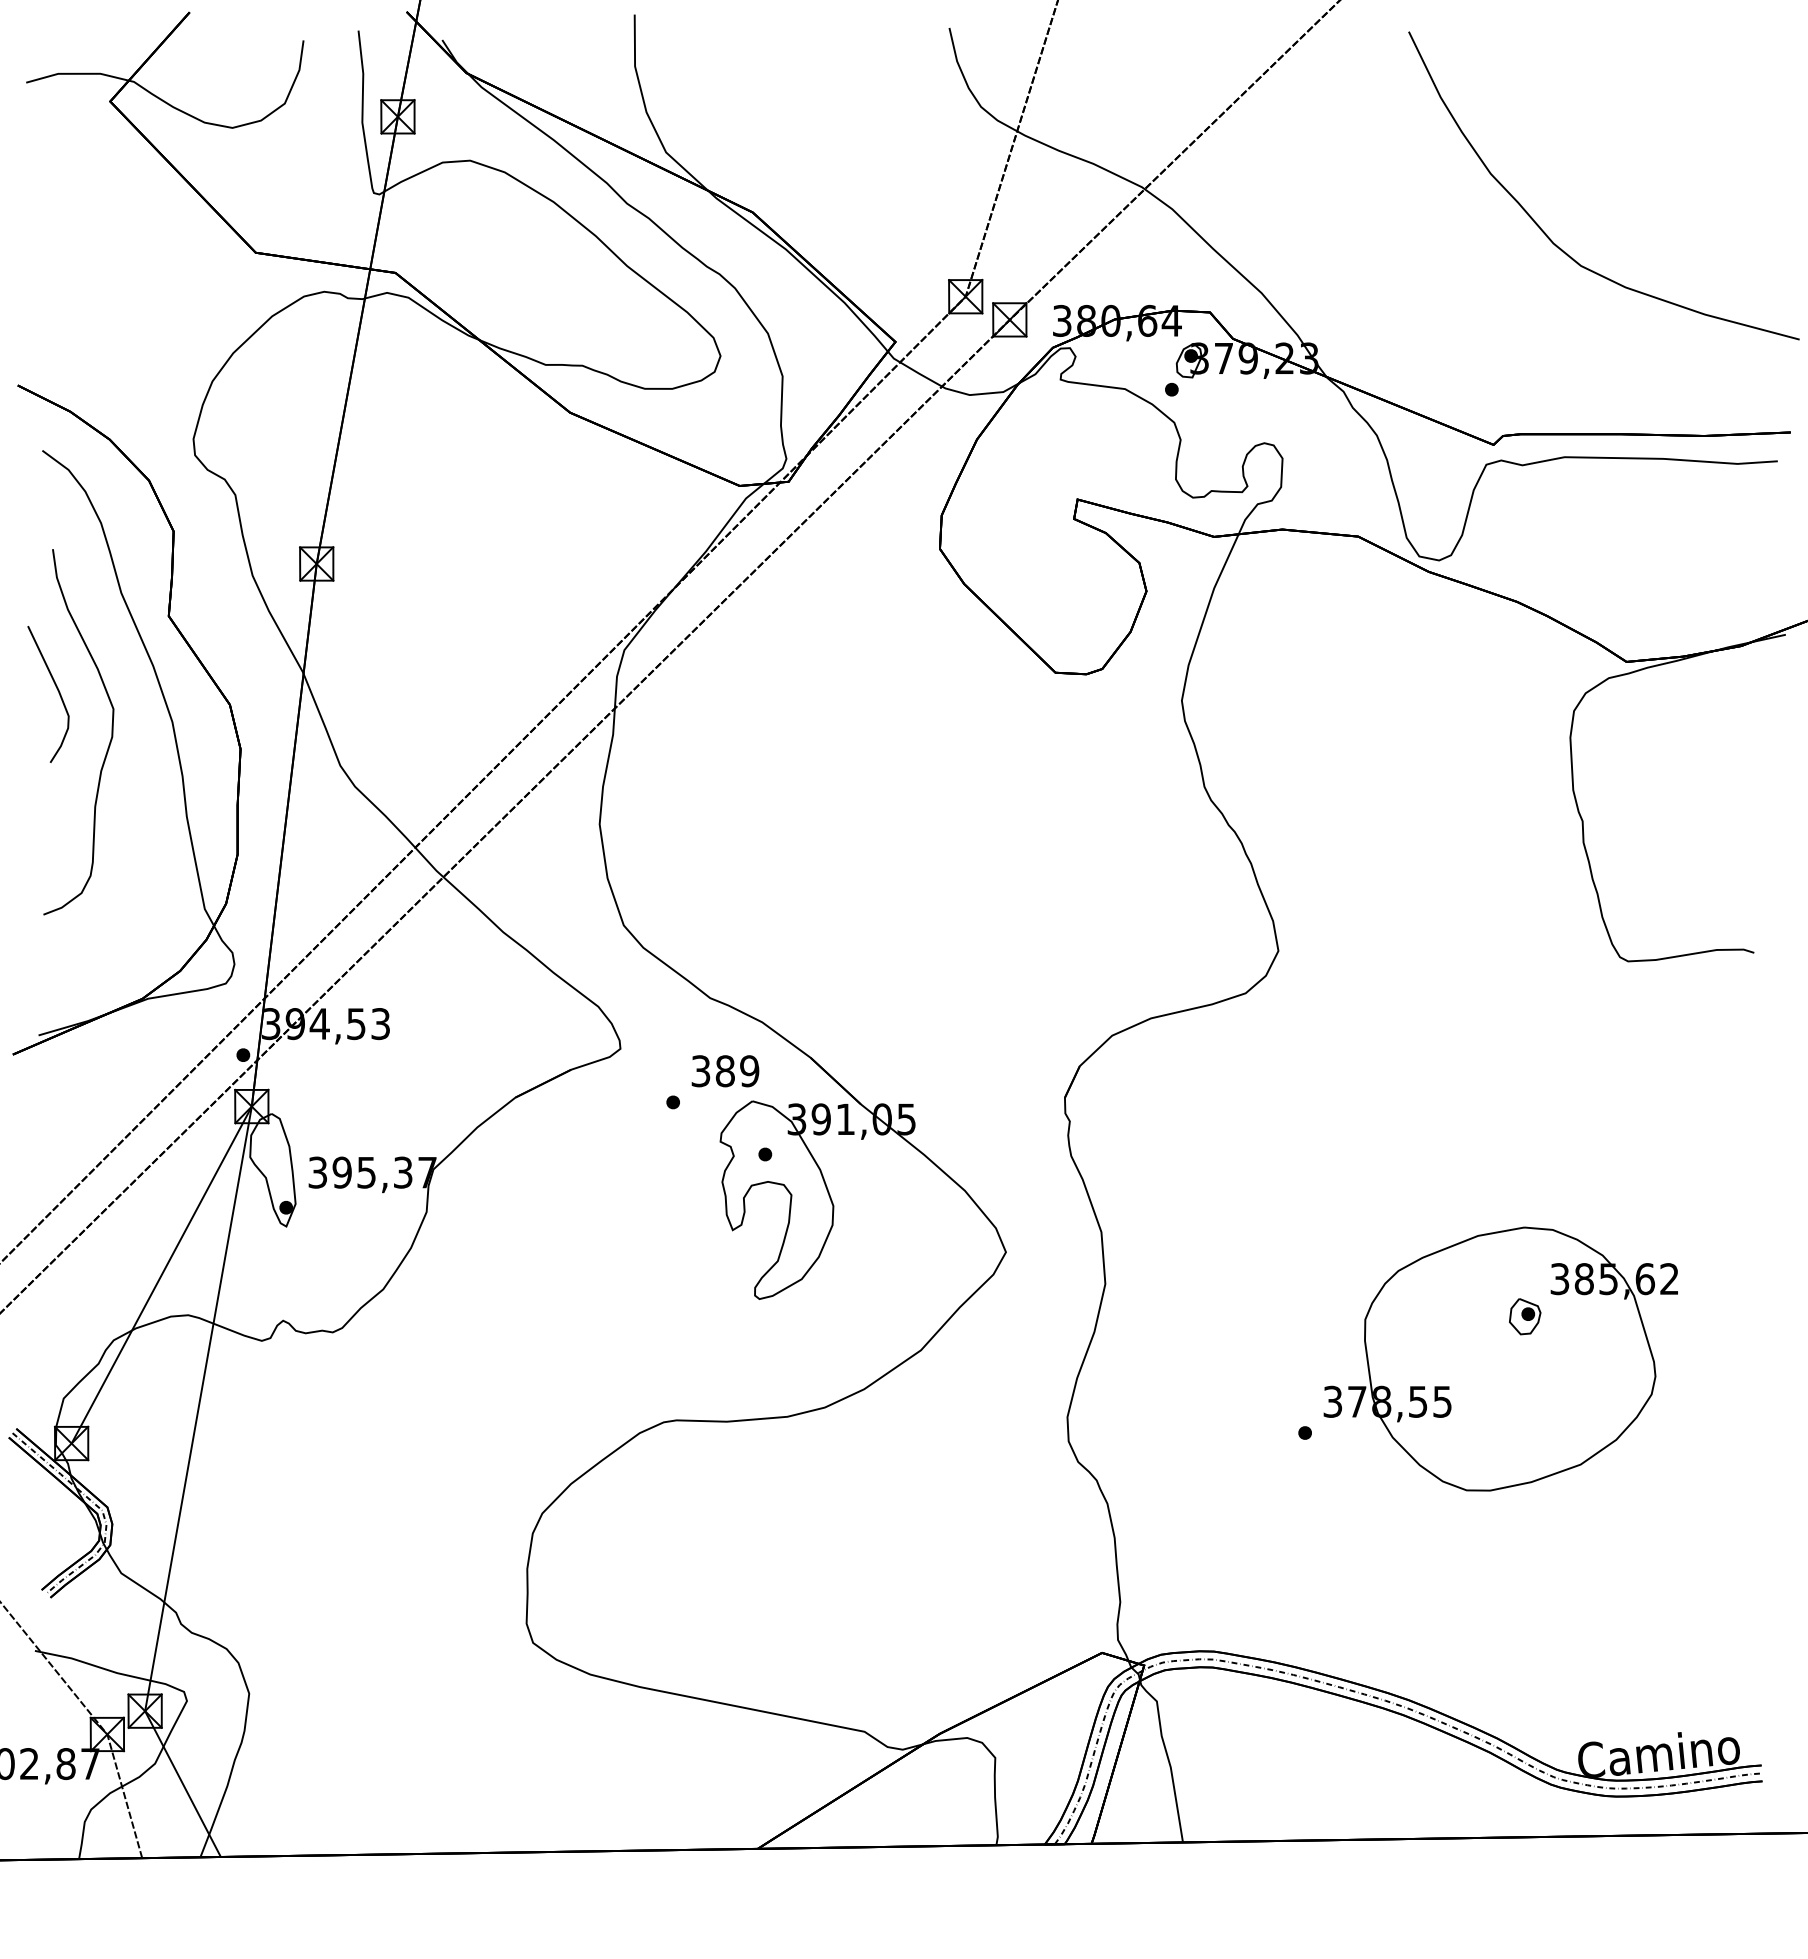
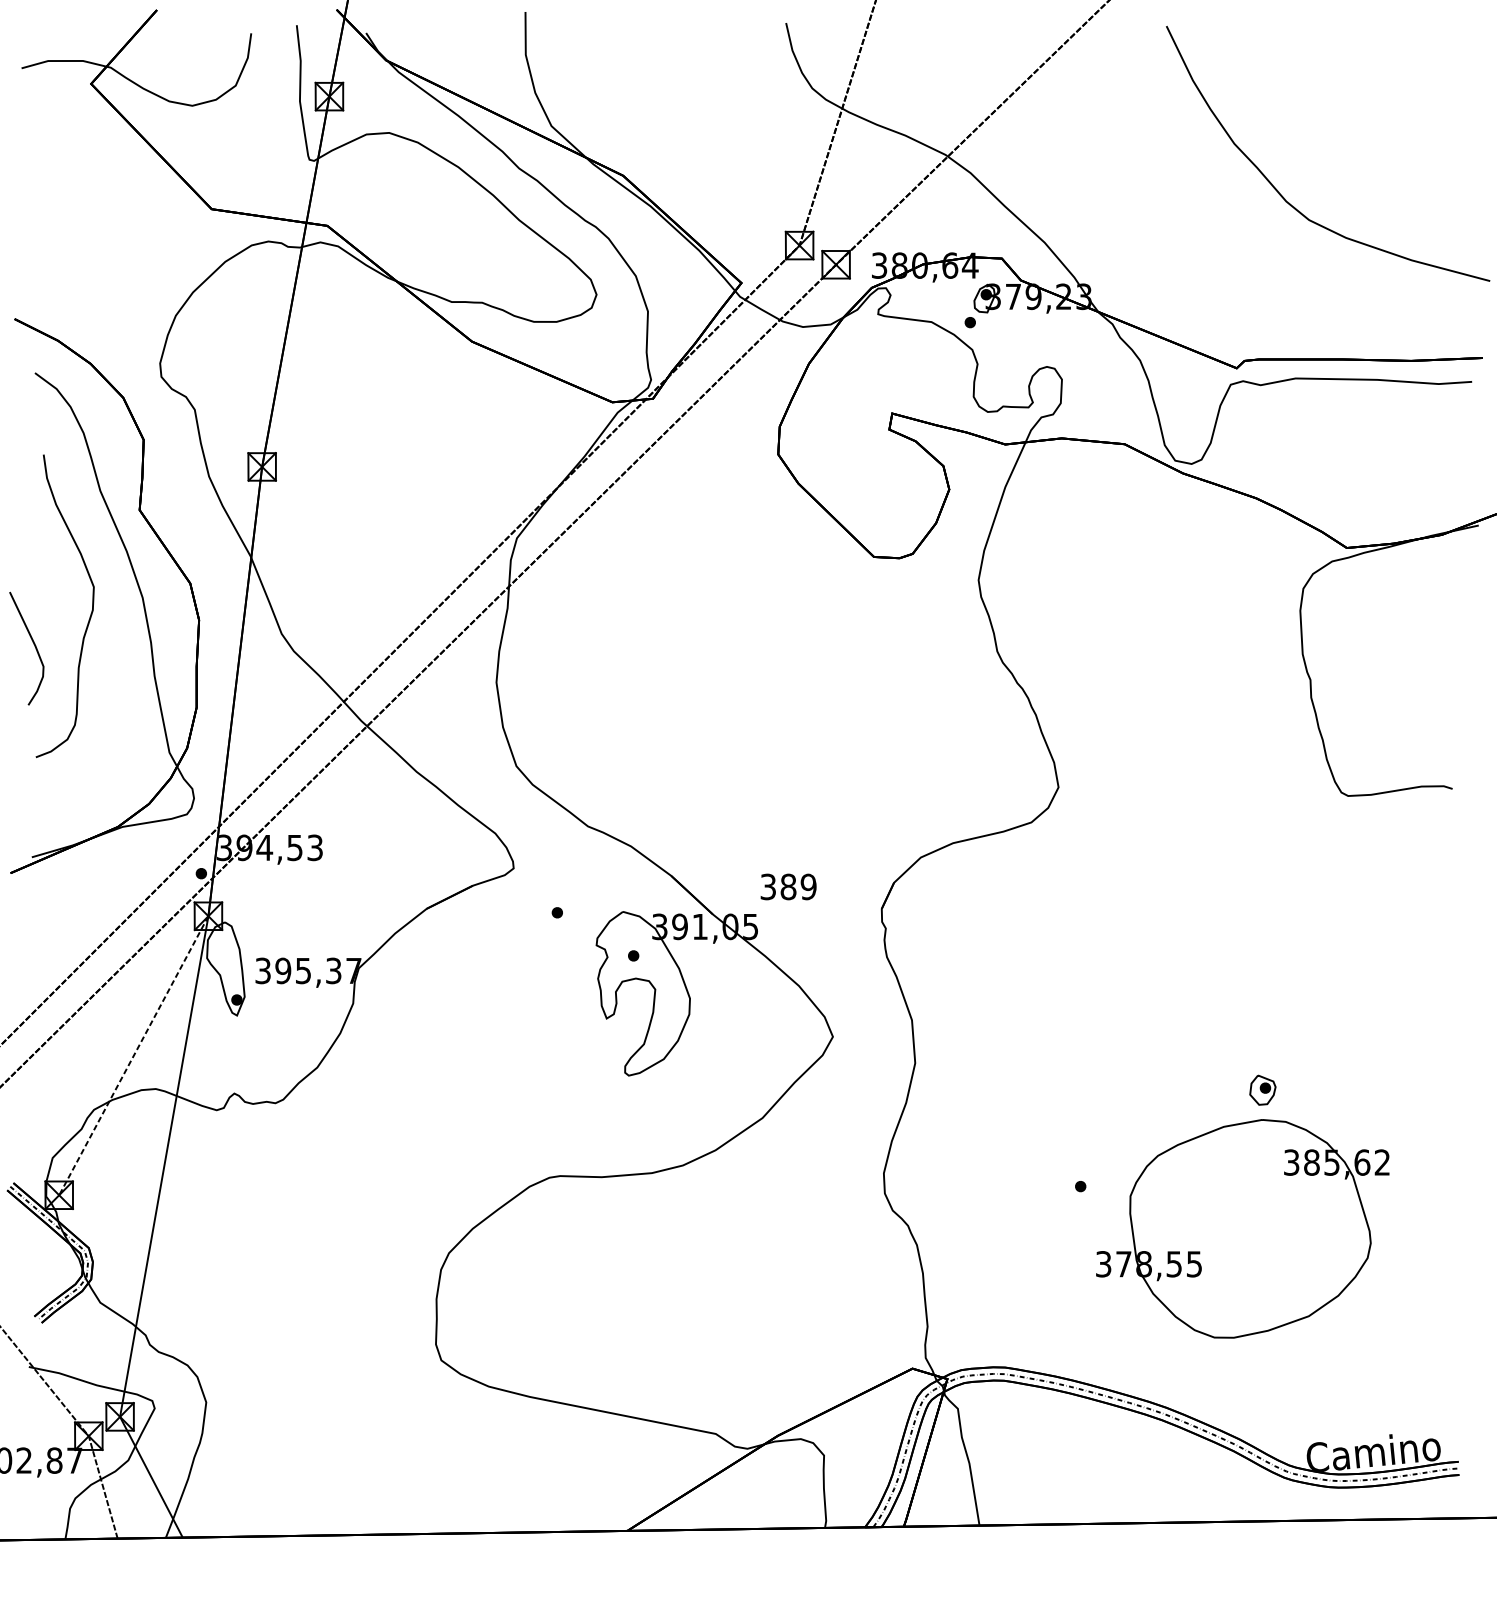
curve: (57, 690) -> (34, 645), moved
text: (725, 1071) -> (788, 887), moved
line: (161, 1275) -> (133, 1056), solid -> dashed
part: (1500, 1358) -> (1242, 1228), moved

